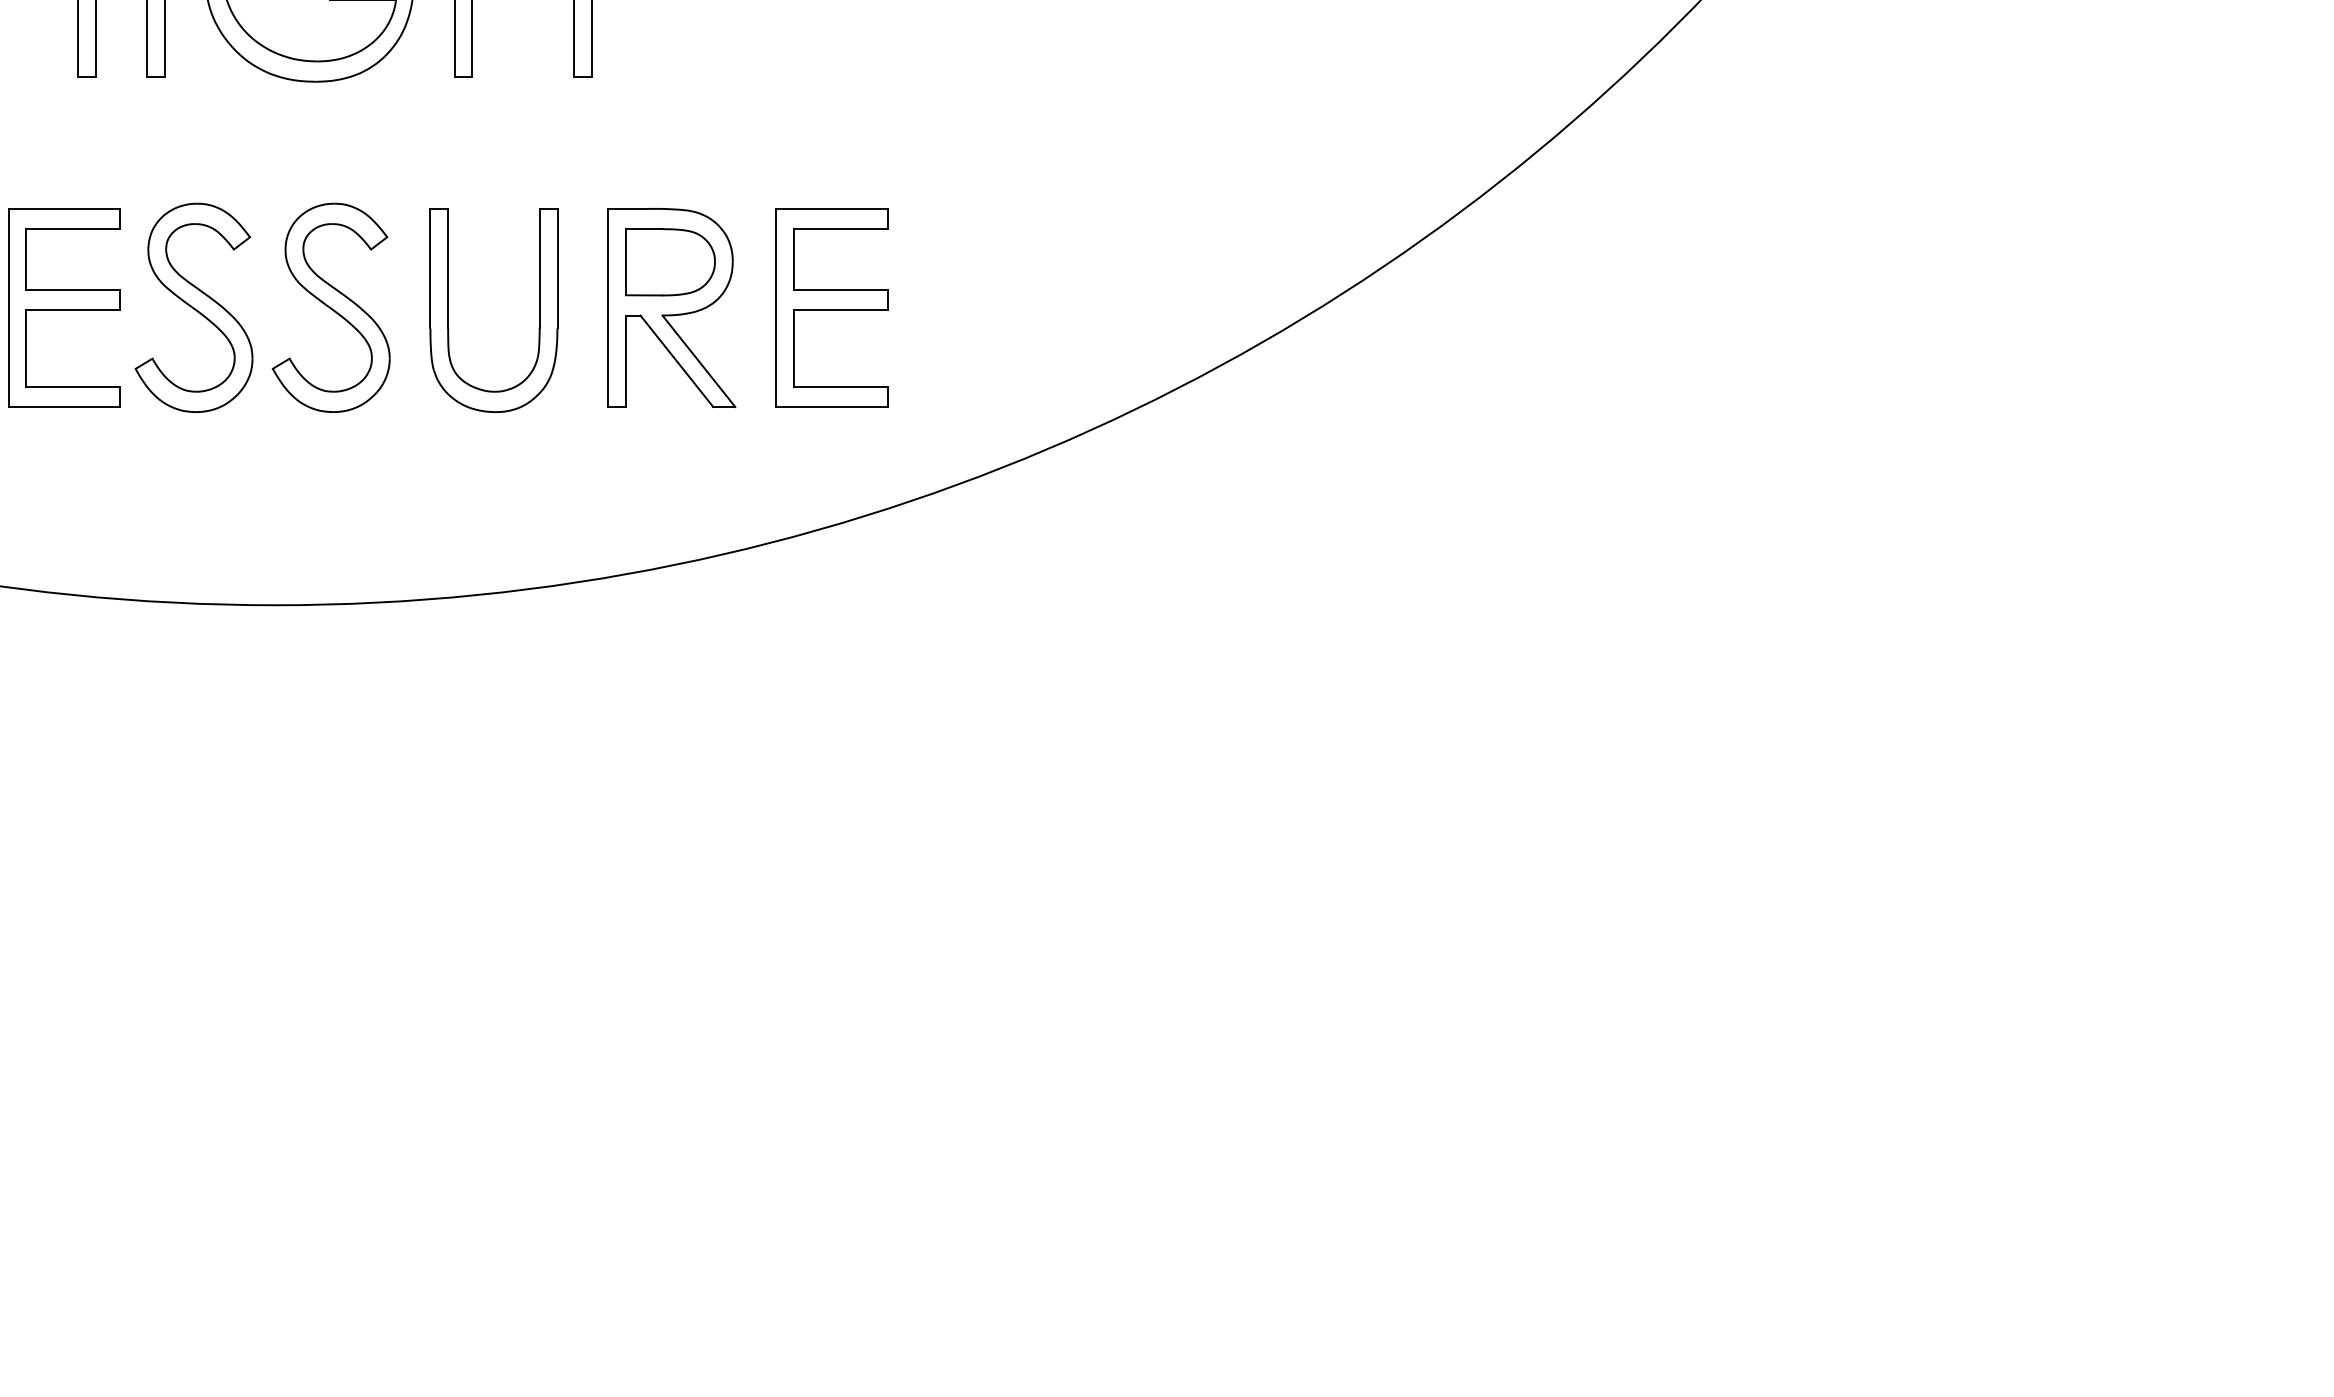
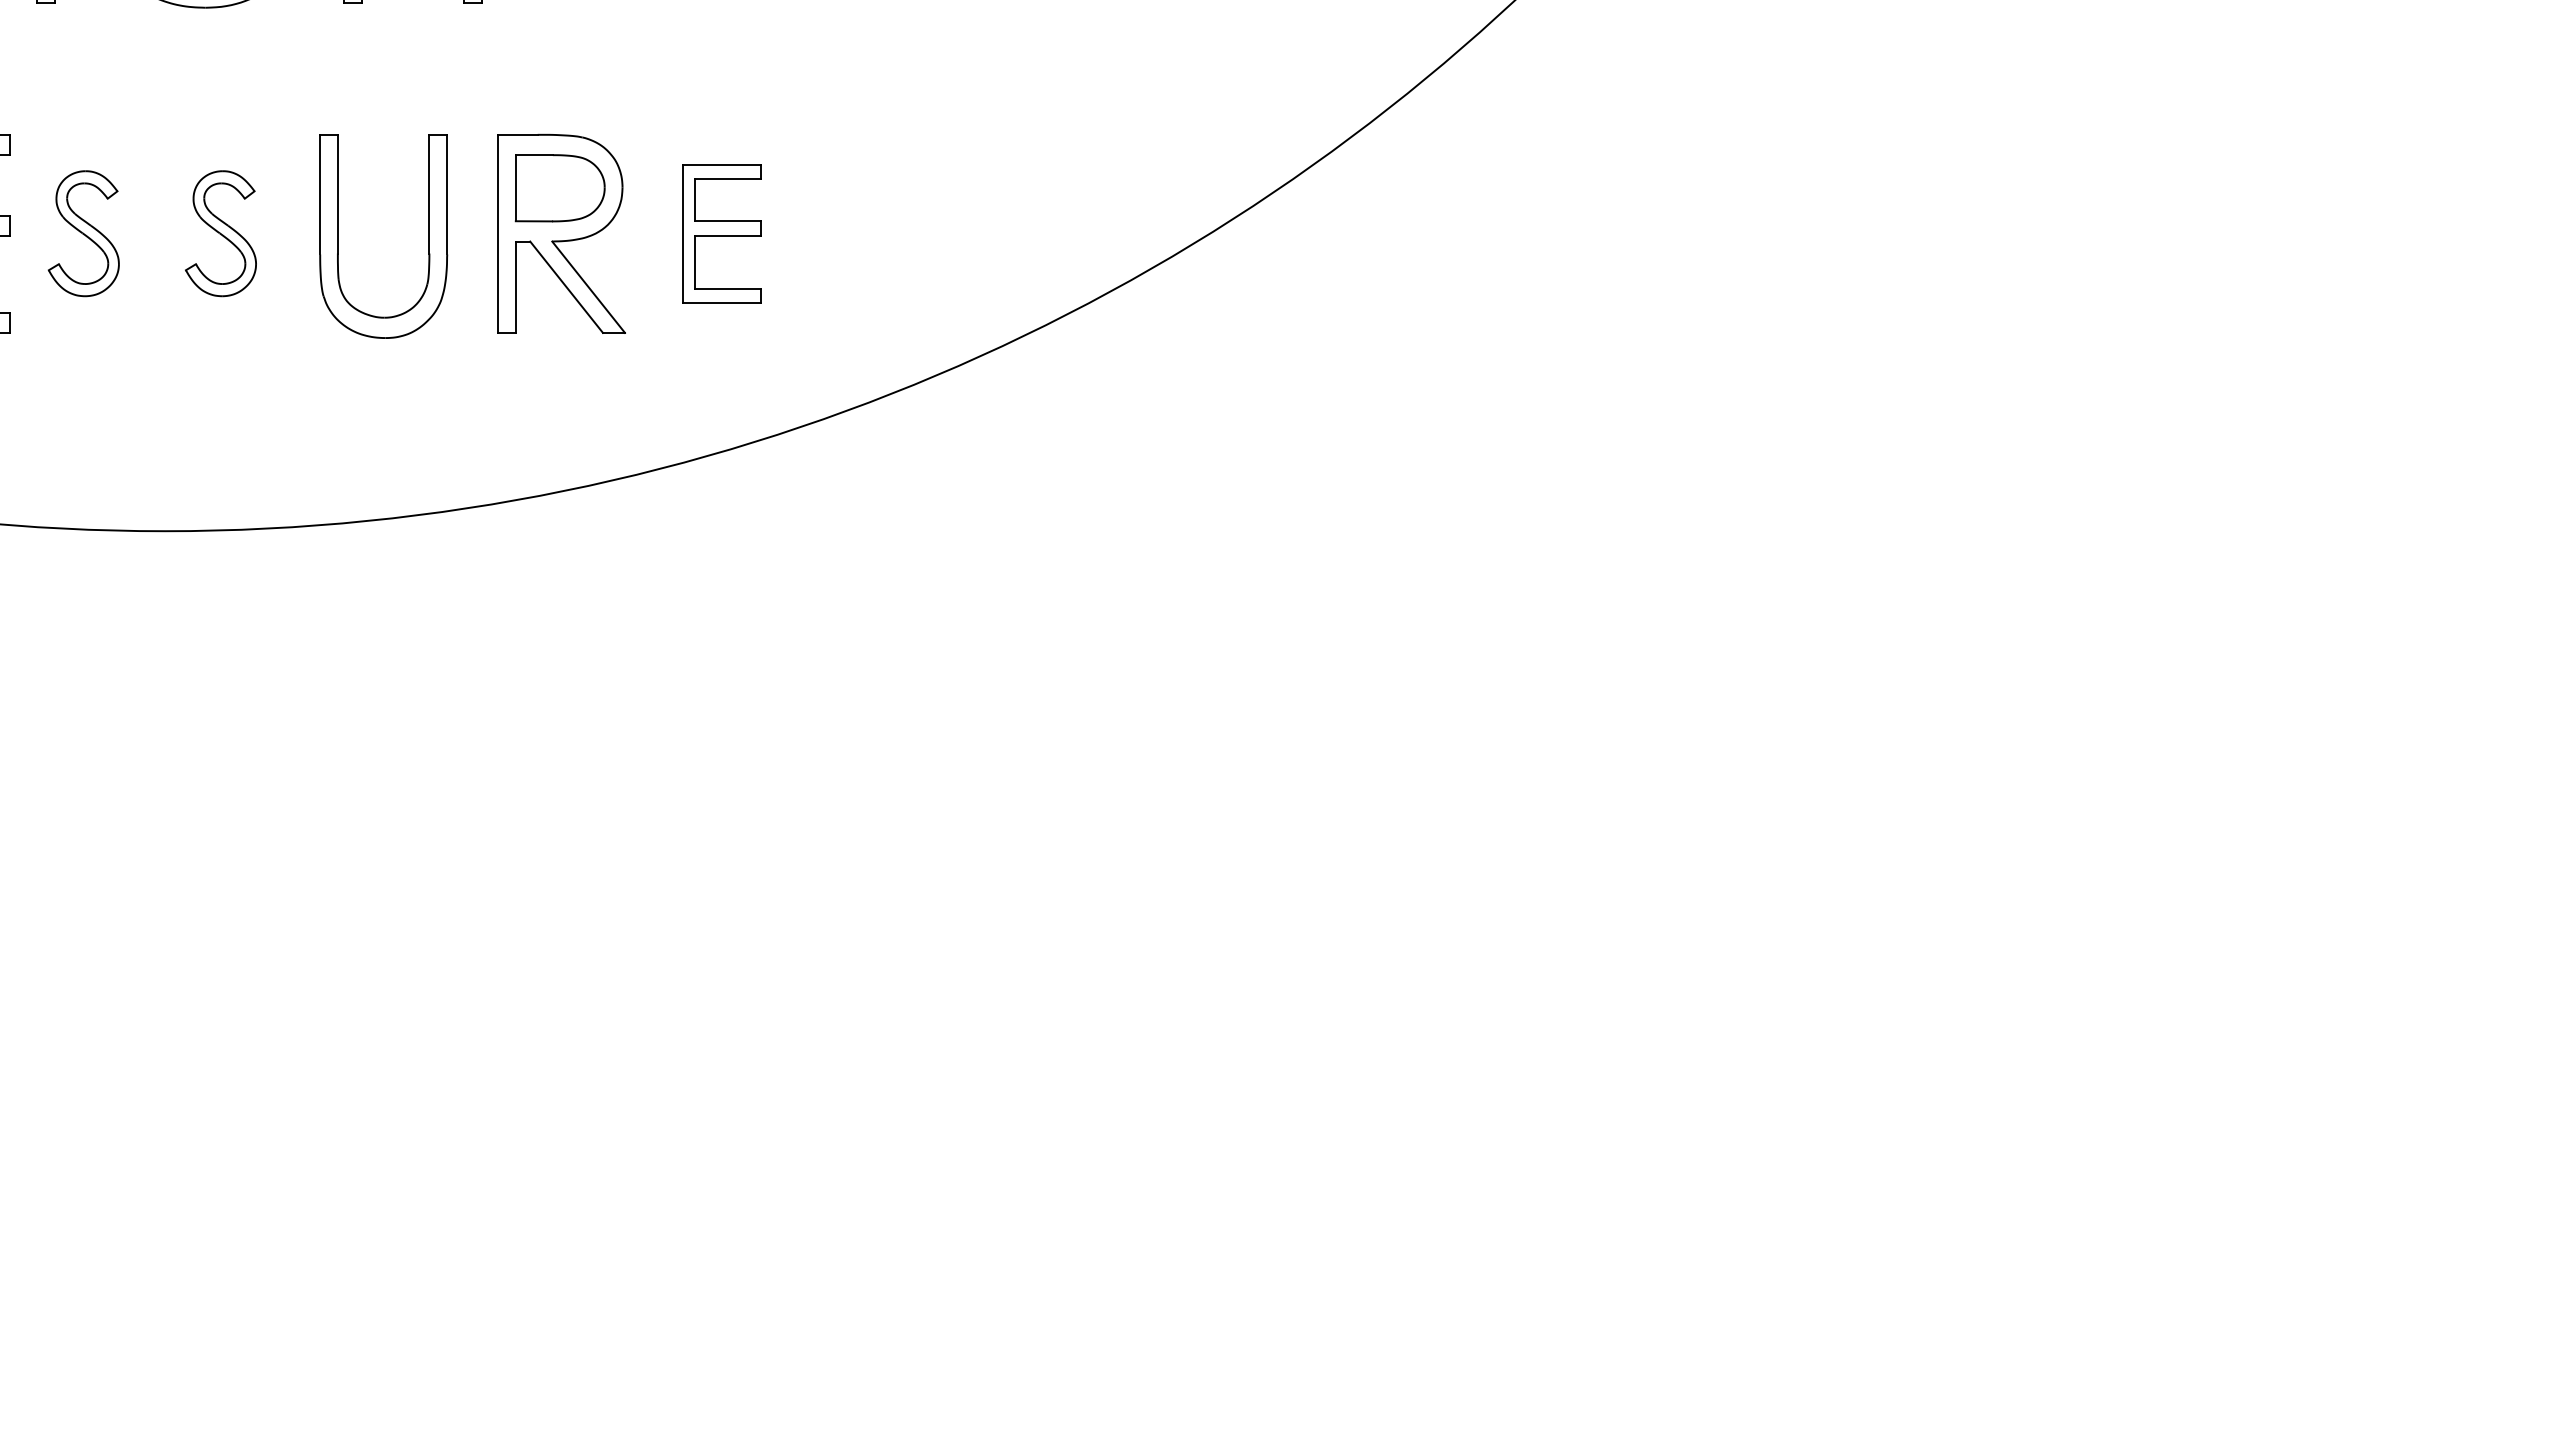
part: (193, 307) -> (83, 233), size x0.6
part: (330, 307) -> (220, 233), size x0.6
part: (831, 307) -> (721, 233), size x0.7

